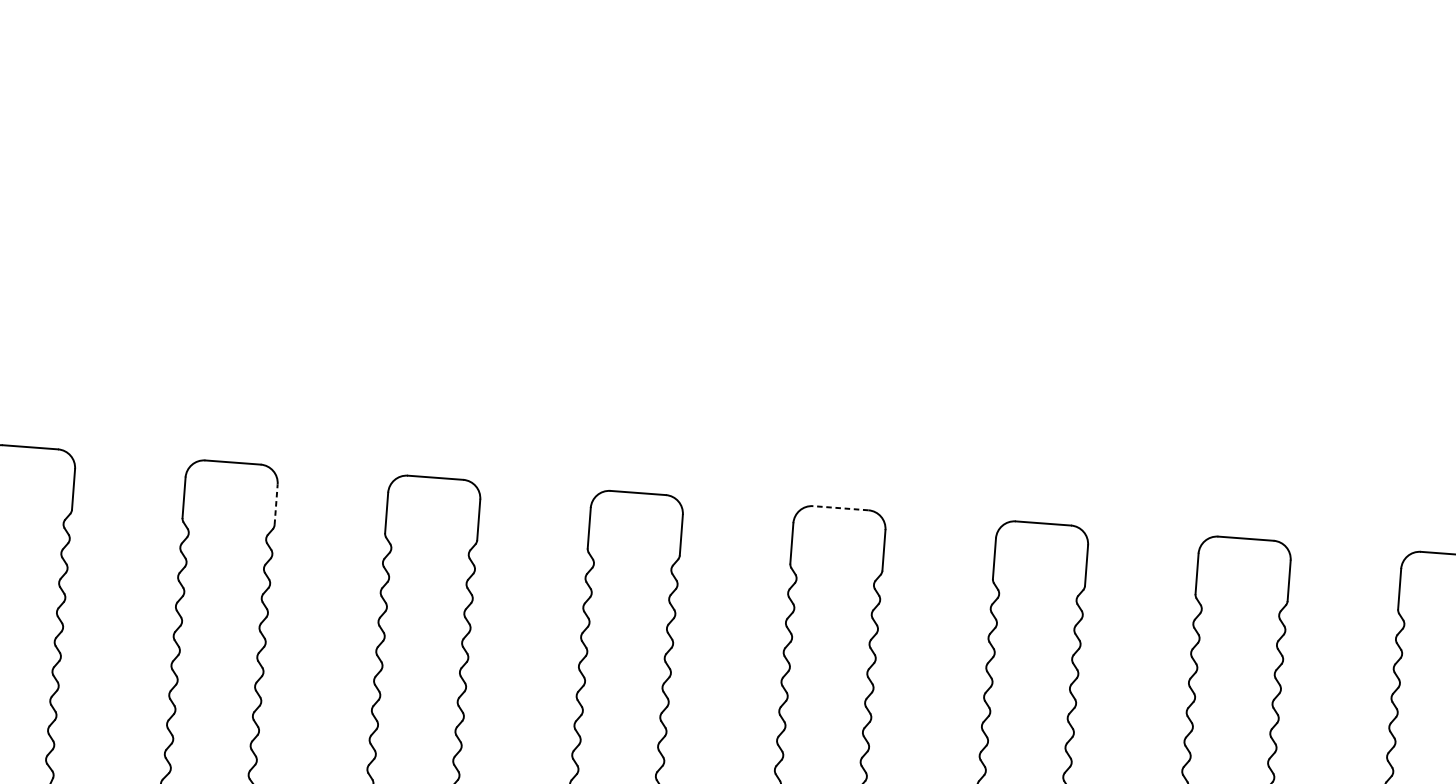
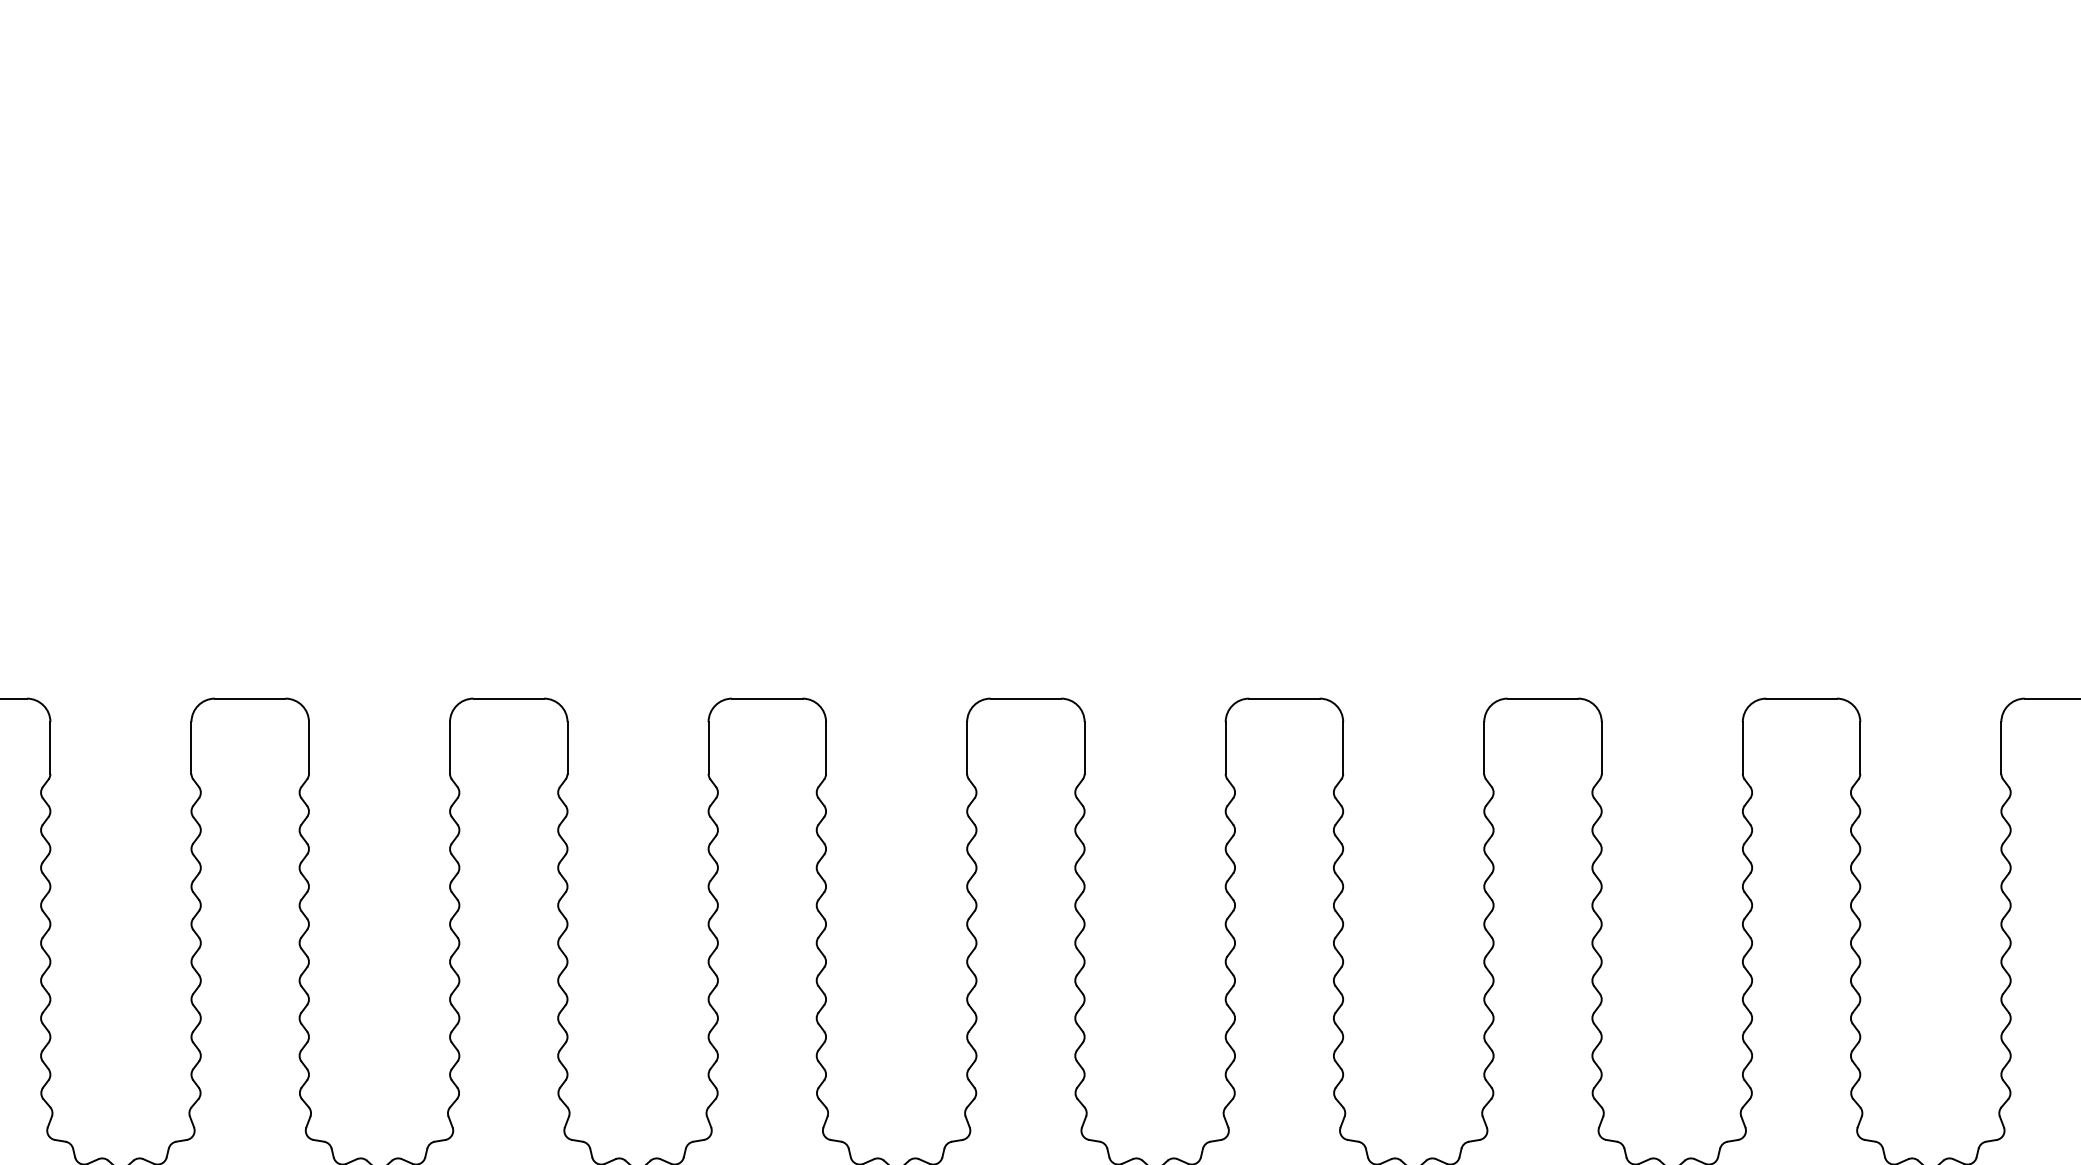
line: (275, 504) -> (308, 747), dashed -> solid
line: (840, 508) -> (1025, 698), dashed -> solid

